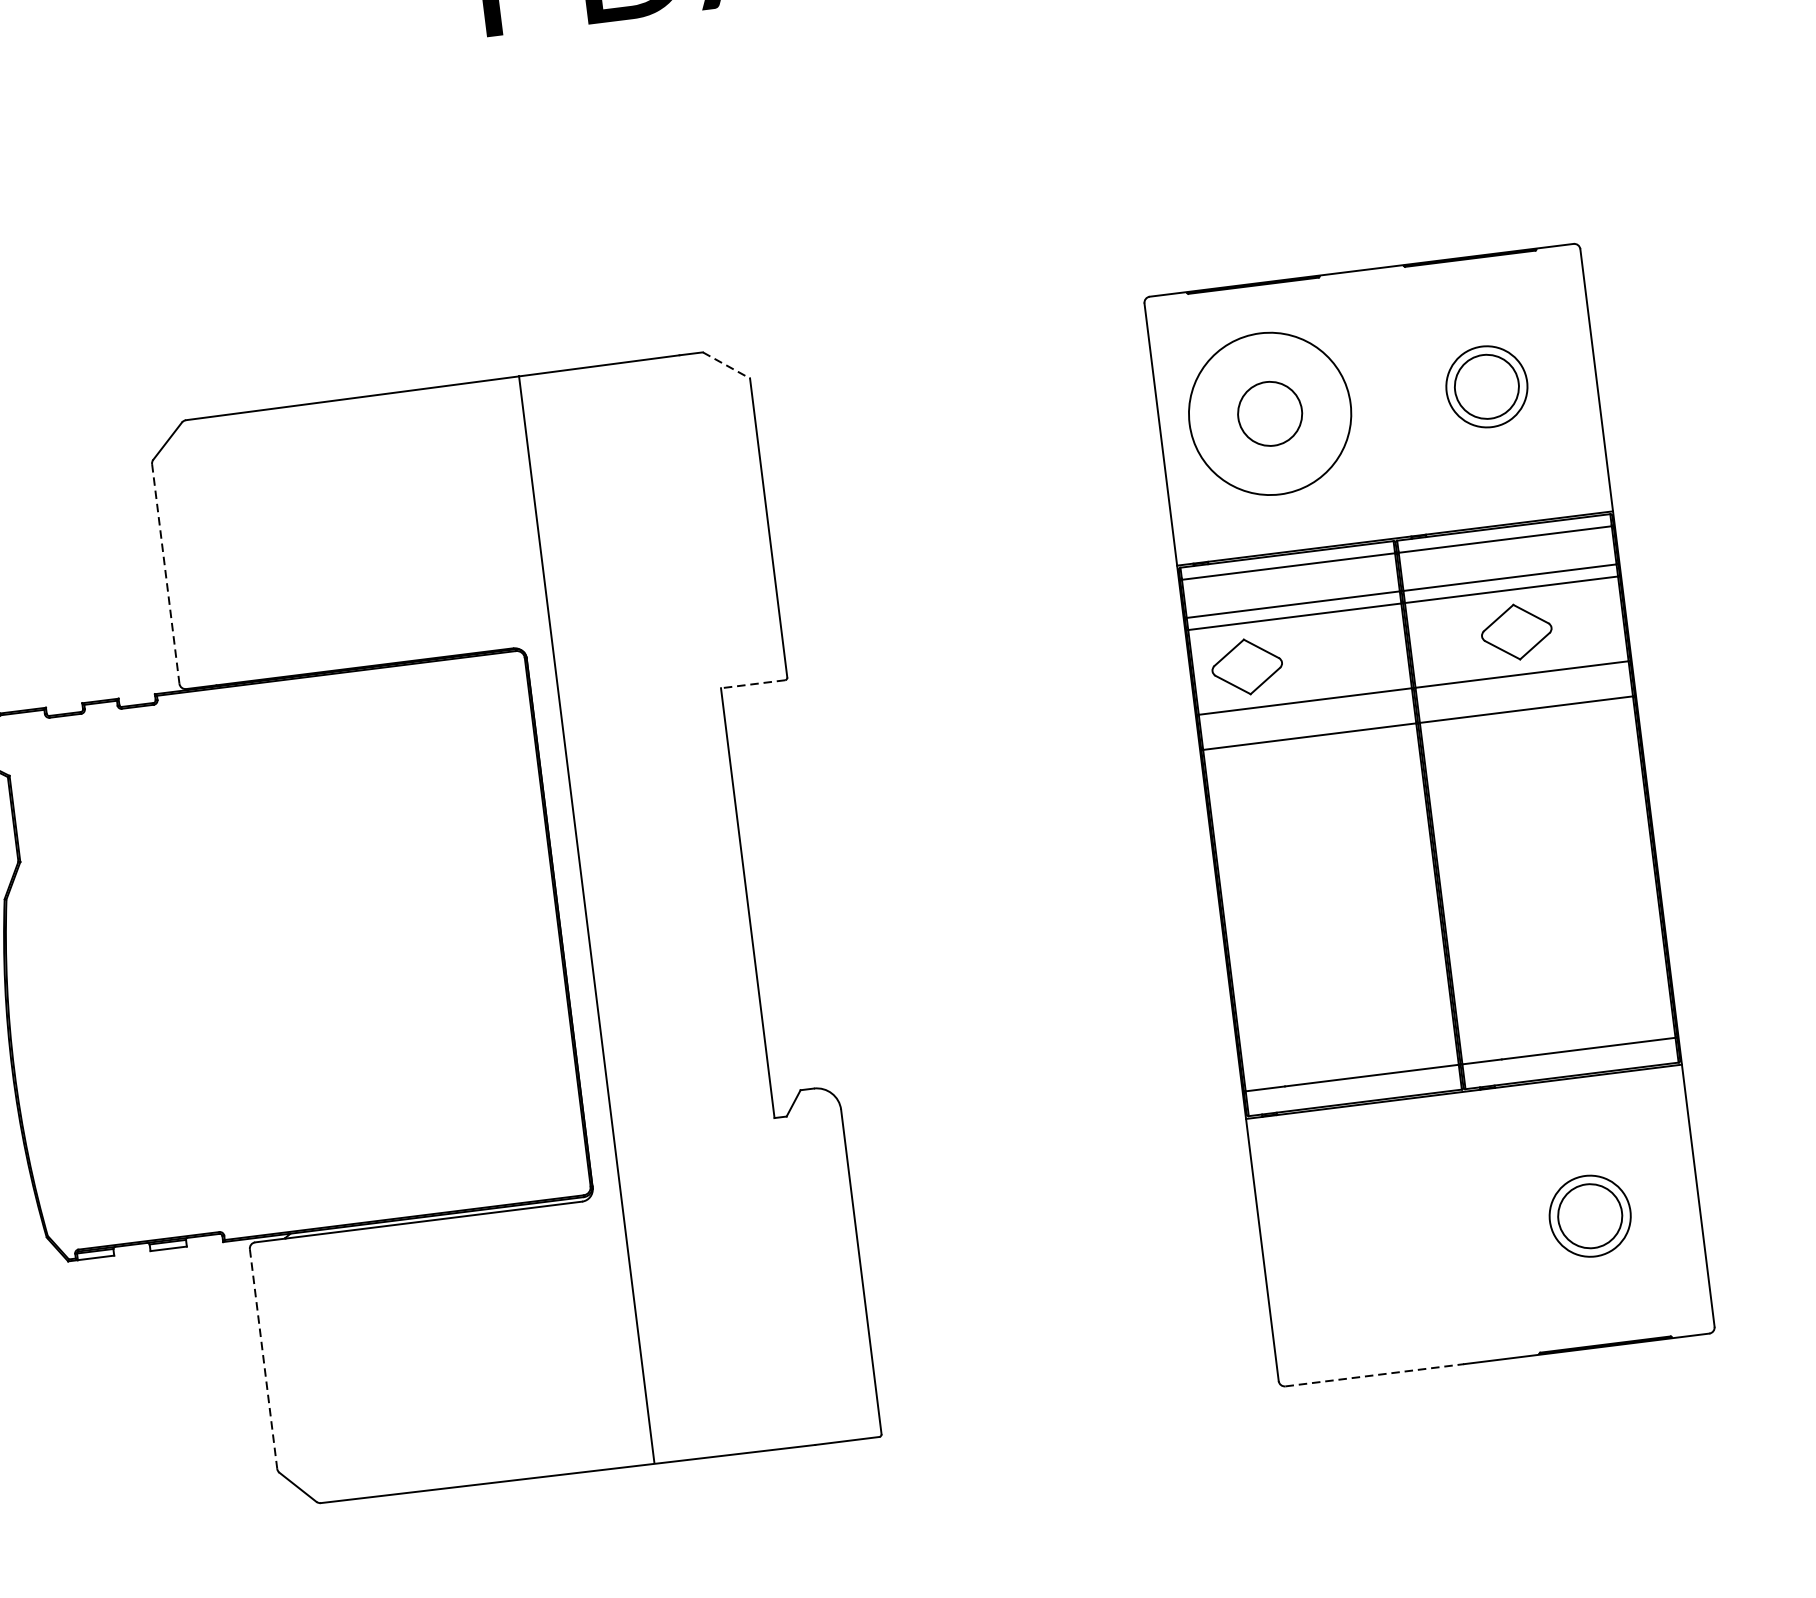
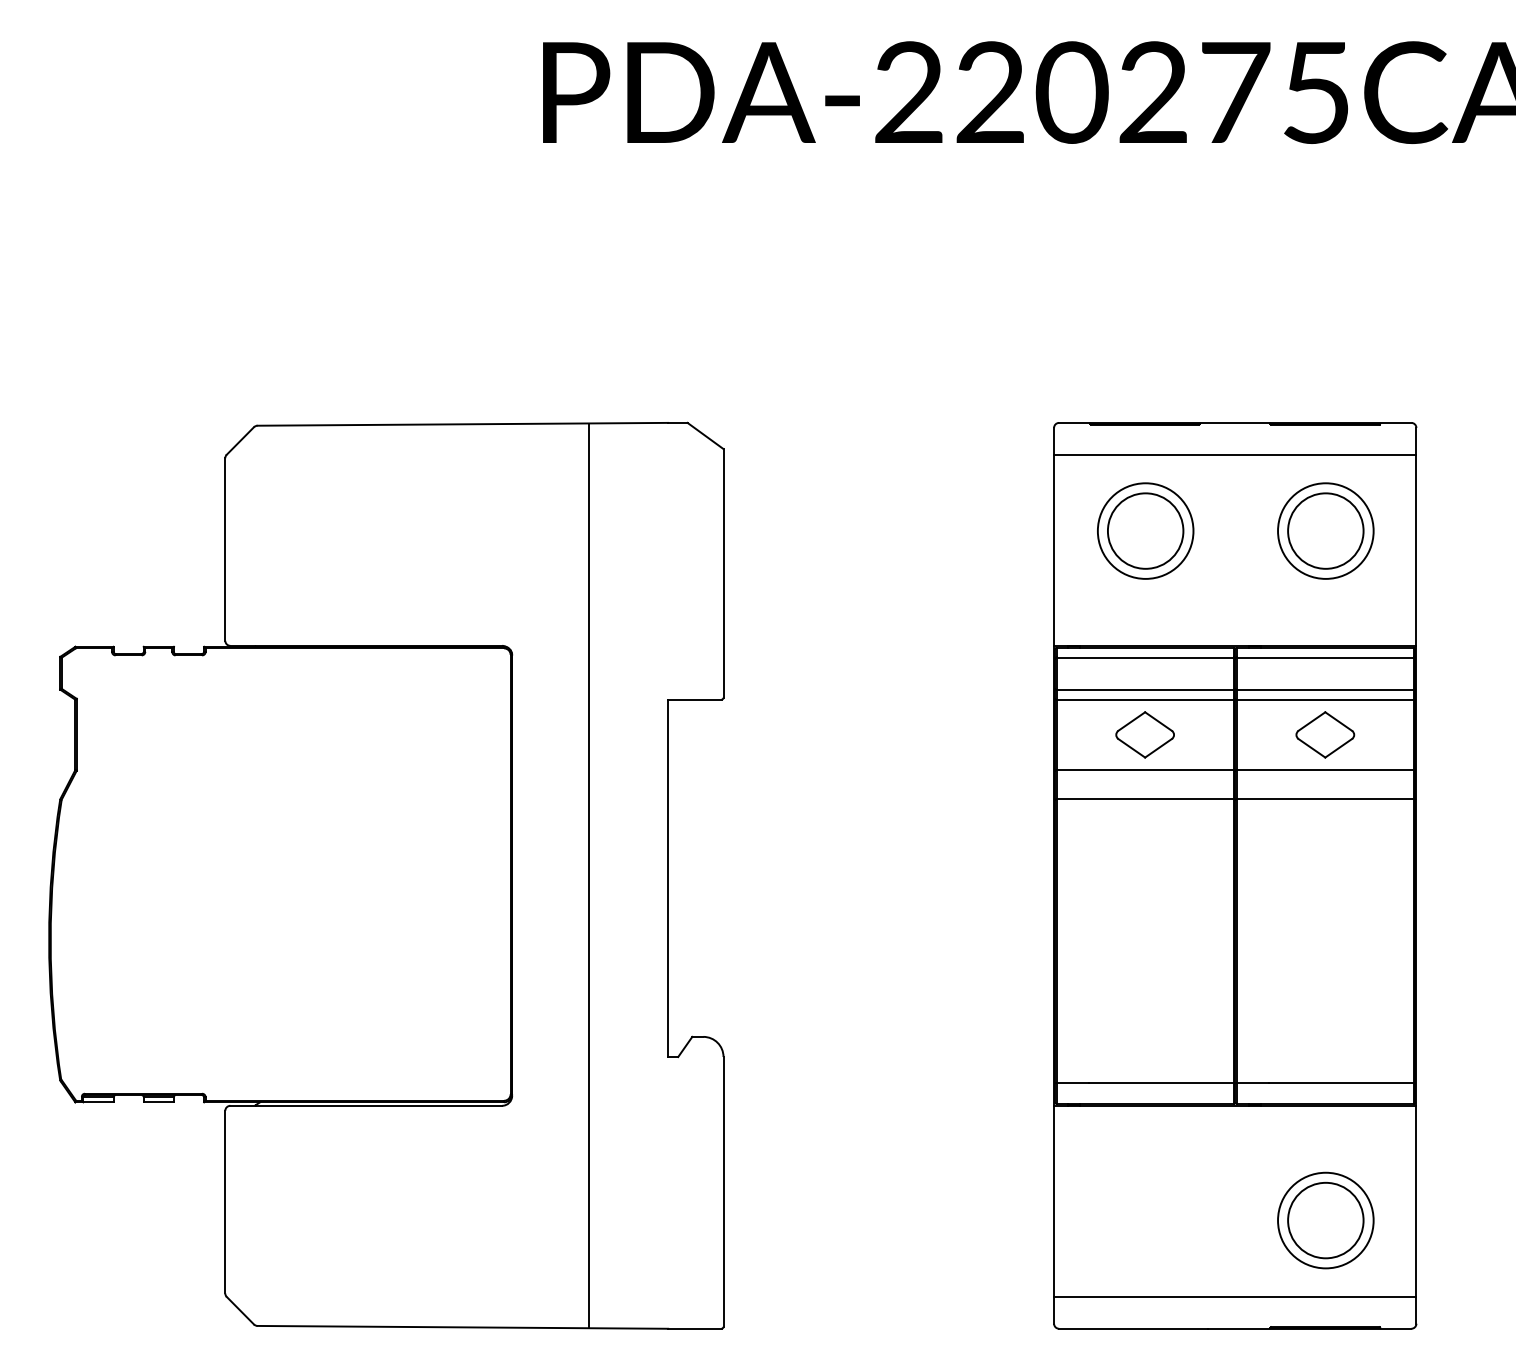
line: (1366, 308) -> (1235, 454), added
line: (726, 366) -> (705, 436), dashed -> solid
part: (1486, 386) -> (1325, 530), size x1.43
circle: (1269, 413) -> (1145, 530), size x0.71
circle: (1269, 413) -> (1145, 530), size x1.43
line: (166, 575) -> (225, 550), dashed -> solid
part: (1246, 666) -> (1144, 734), moved
line: (752, 684) -> (694, 699), dashed -> solid
line: (586, 918) -> (588, 874), moved
part: (1589, 1216) -> (1325, 1220), size x1.43
line: (1492, 1321) -> (1235, 1296), added
line: (263, 1359) -> (225, 1202), dashed -> solid
line: (1374, 1374) -> (1133, 1328), dashed -> solid

